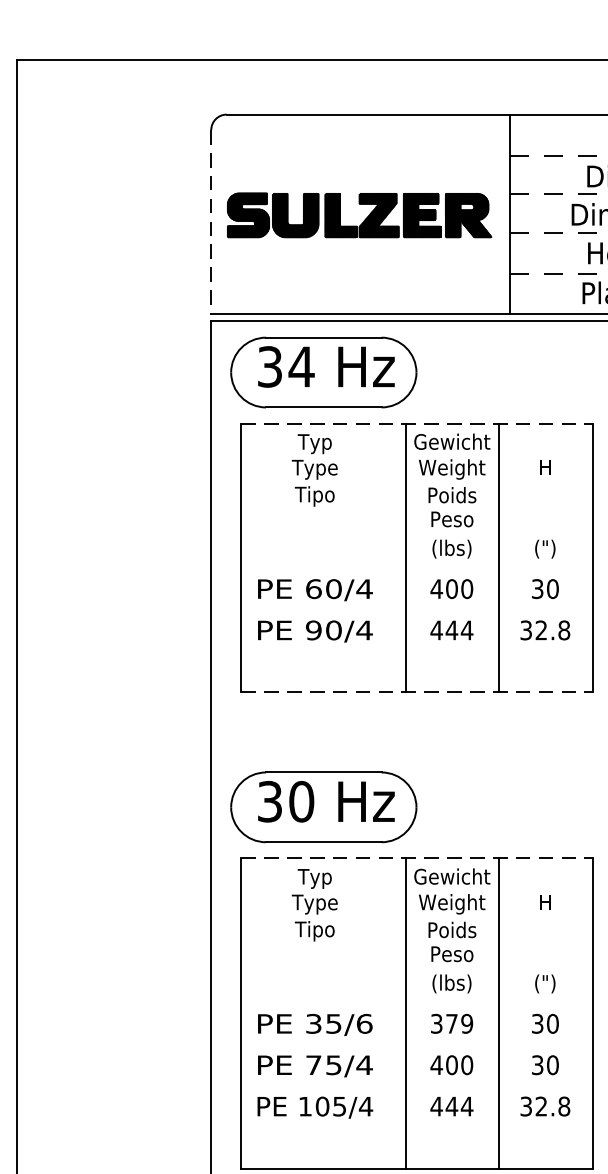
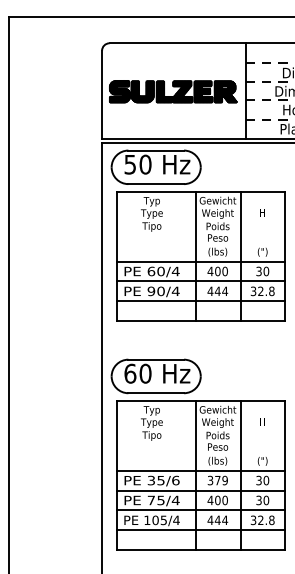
line: (212, 223) -> (102, 95), dashed -> solid
text: (286, 366) -> (138, 164), 34 -> 50
line: (417, 422) -> (201, 191), dashed -> solid
line: (415, 568) -> (200, 261), added
line: (415, 609) -> (200, 281), added
line: (415, 651) -> (200, 301), added
line: (417, 693) -> (201, 321), dashed -> solid
text: (270, 801) -> (130, 373), 30 -> 60
line: (417, 857) -> (201, 400), dashed -> solid
line: (415, 1002) -> (200, 470), added
line: (415, 1044) -> (200, 490), added
line: (415, 1086) -> (200, 510), added
line: (415, 1127) -> (200, 530), added

